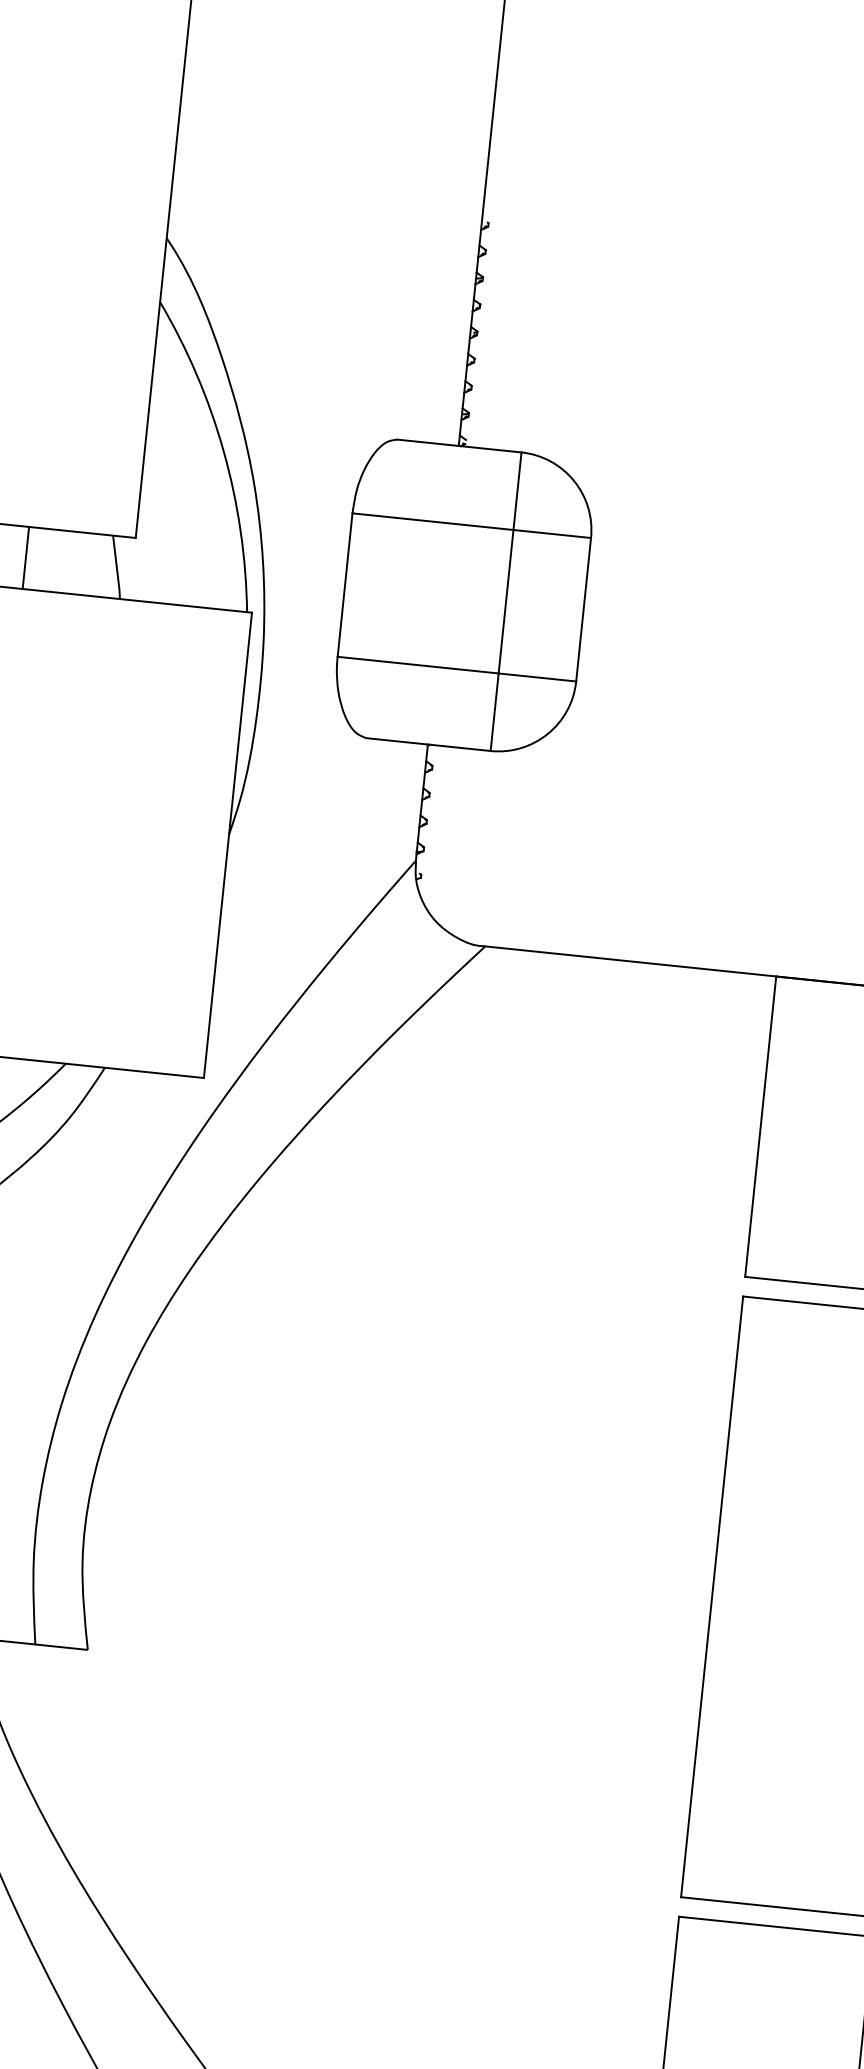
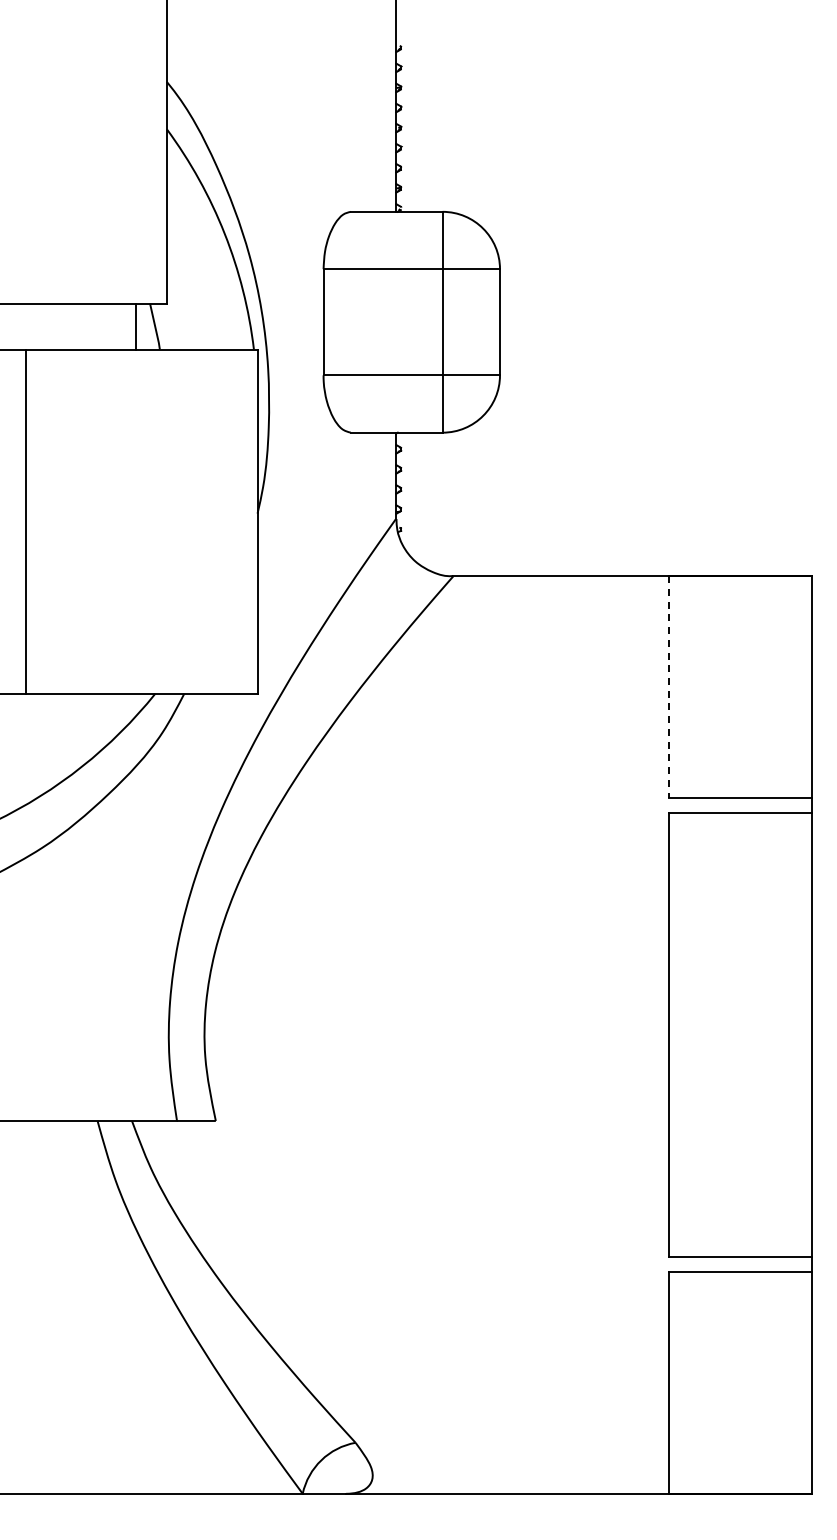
line: (25, 557) -> (135, 326), moved
line: (760, 1127) -> (668, 687), solid -> dashed

